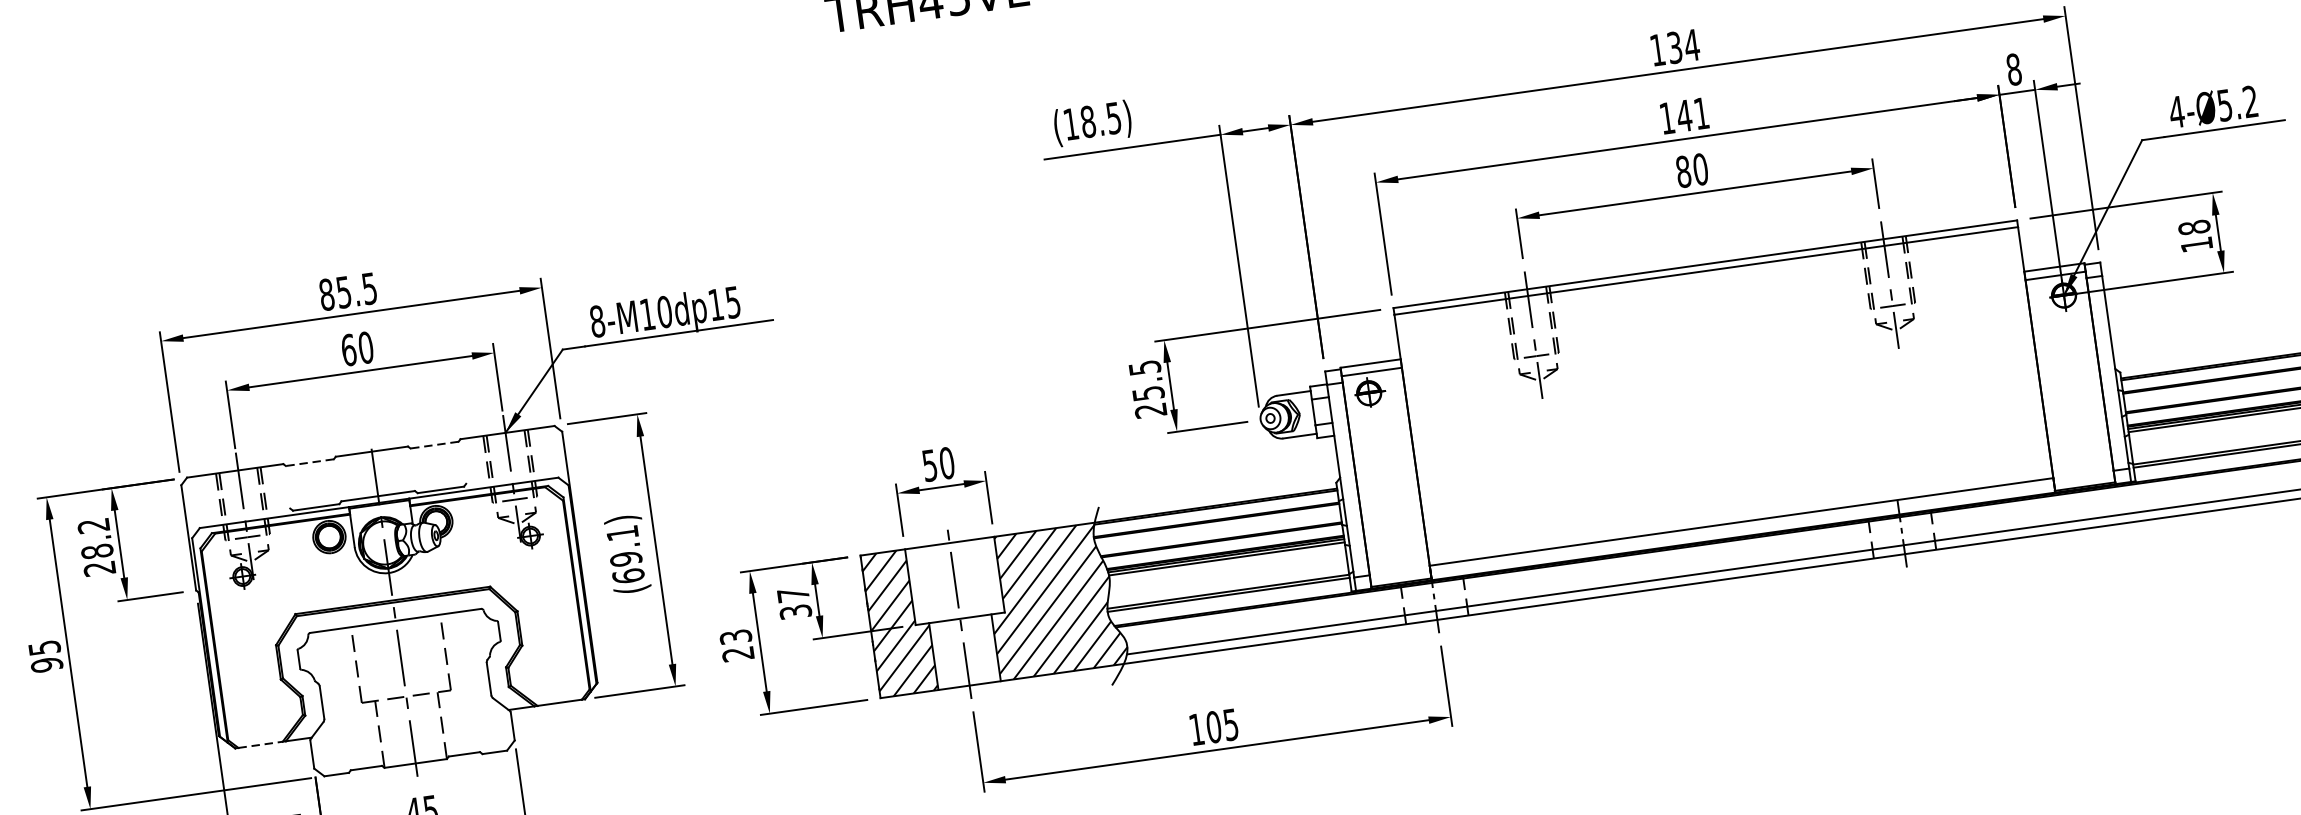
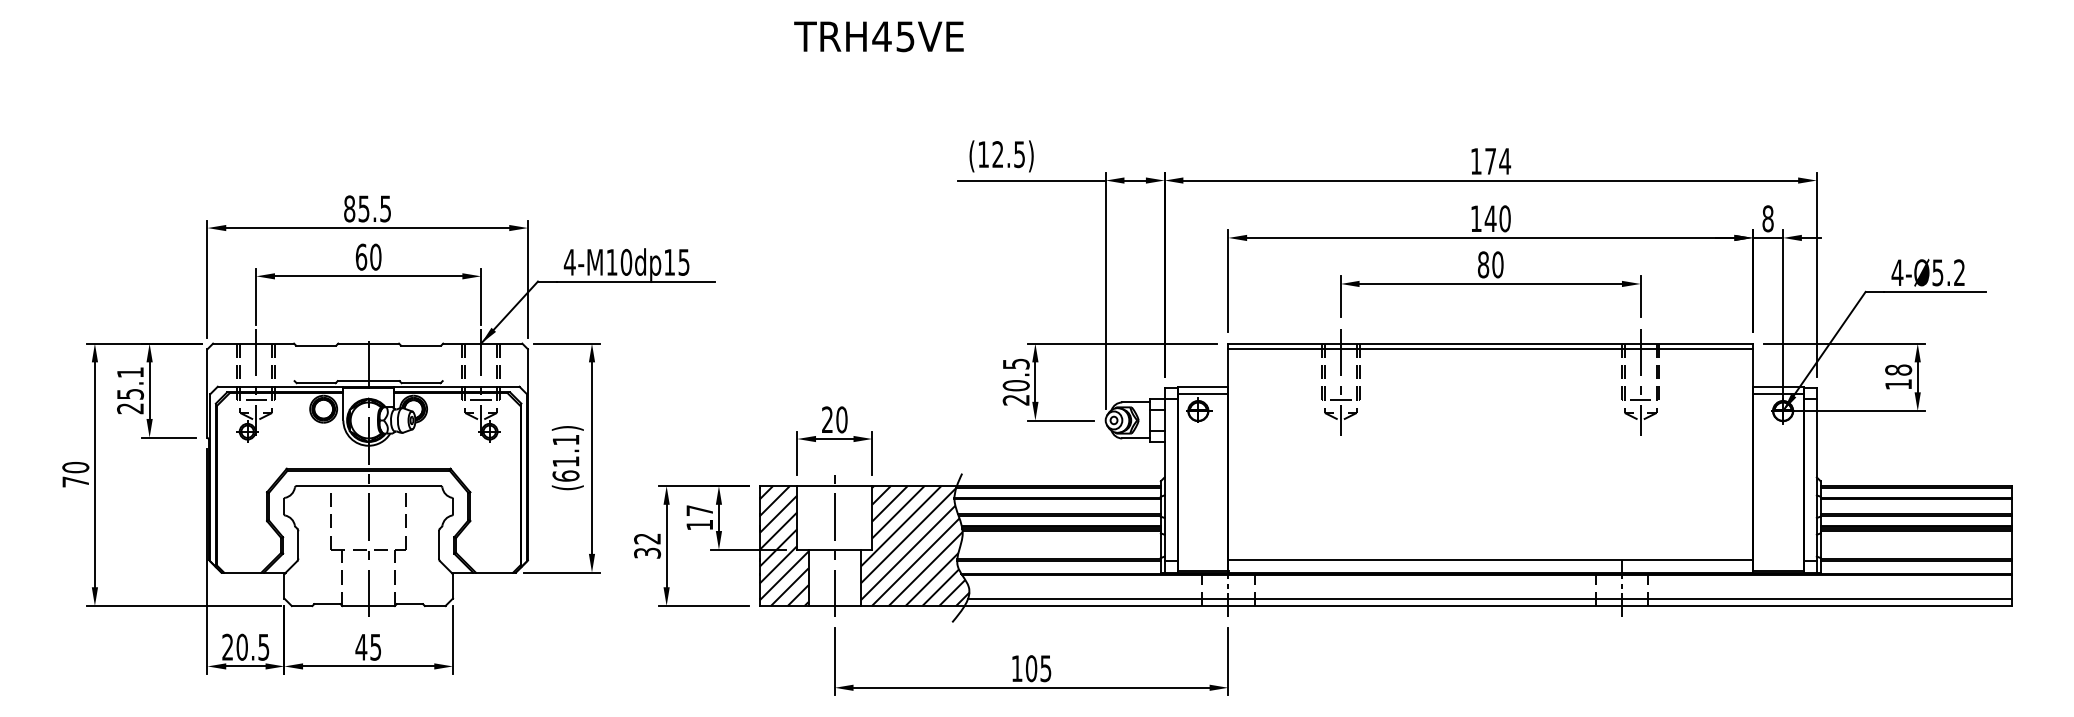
text: (1674, 46) -> (1490, 160), 134 -> 174
text: (1700, 113) -> (1504, 218), 141 -> 140
text: (1087, 121) -> (997, 154), (18.5) -> (12.5)
text: (596, 320) -> (569, 261), 8-M10dp15 -> 4-M10dp15
text: (1147, 393) -> (1015, 385), 25.5 -> 20.5
line: (433, 445) -> (420, 345), dashed -> solid
line: (309, 462) -> (315, 345), dashed -> solid
text: (929, 465) -> (827, 419), 50 -> 20
text: (95, 538) -> (130, 383), 28.2 -> 25.1
text: (625, 558) -> (565, 461), (69.1) -> (61.1)
text: (795, 611) -> (699, 524), 37 -> 17
text: (737, 644) -> (647, 545), 23 -> 32
text: (45, 656) -> (75, 474), 95 -> 70
line: (260, 744) -> (242, 572), dashed -> solid

